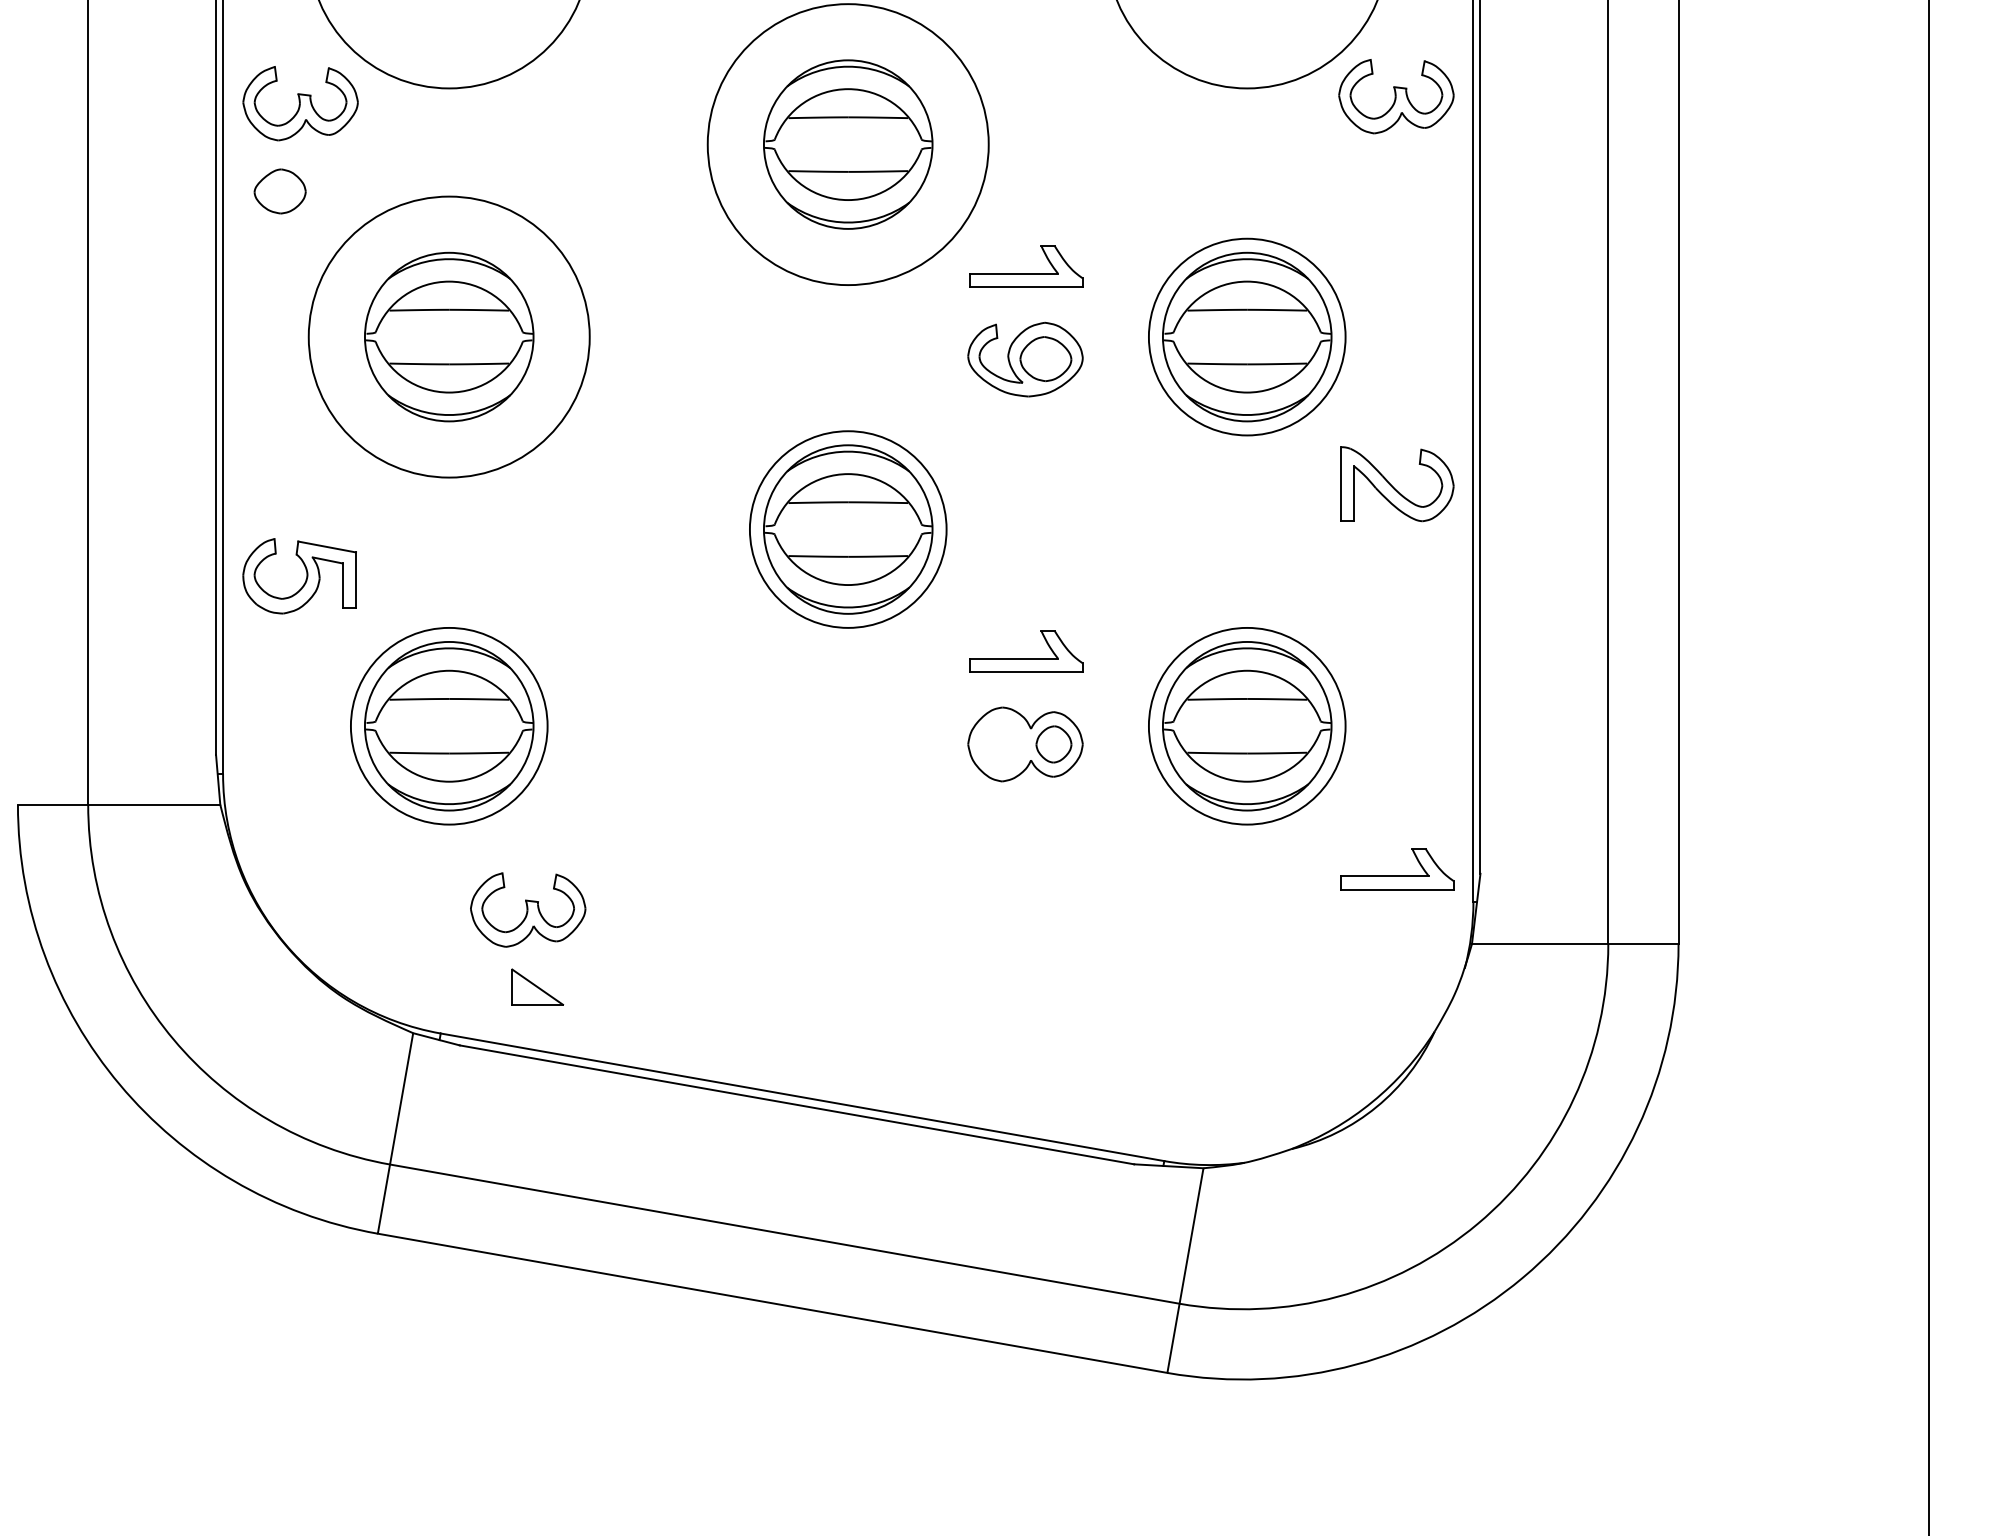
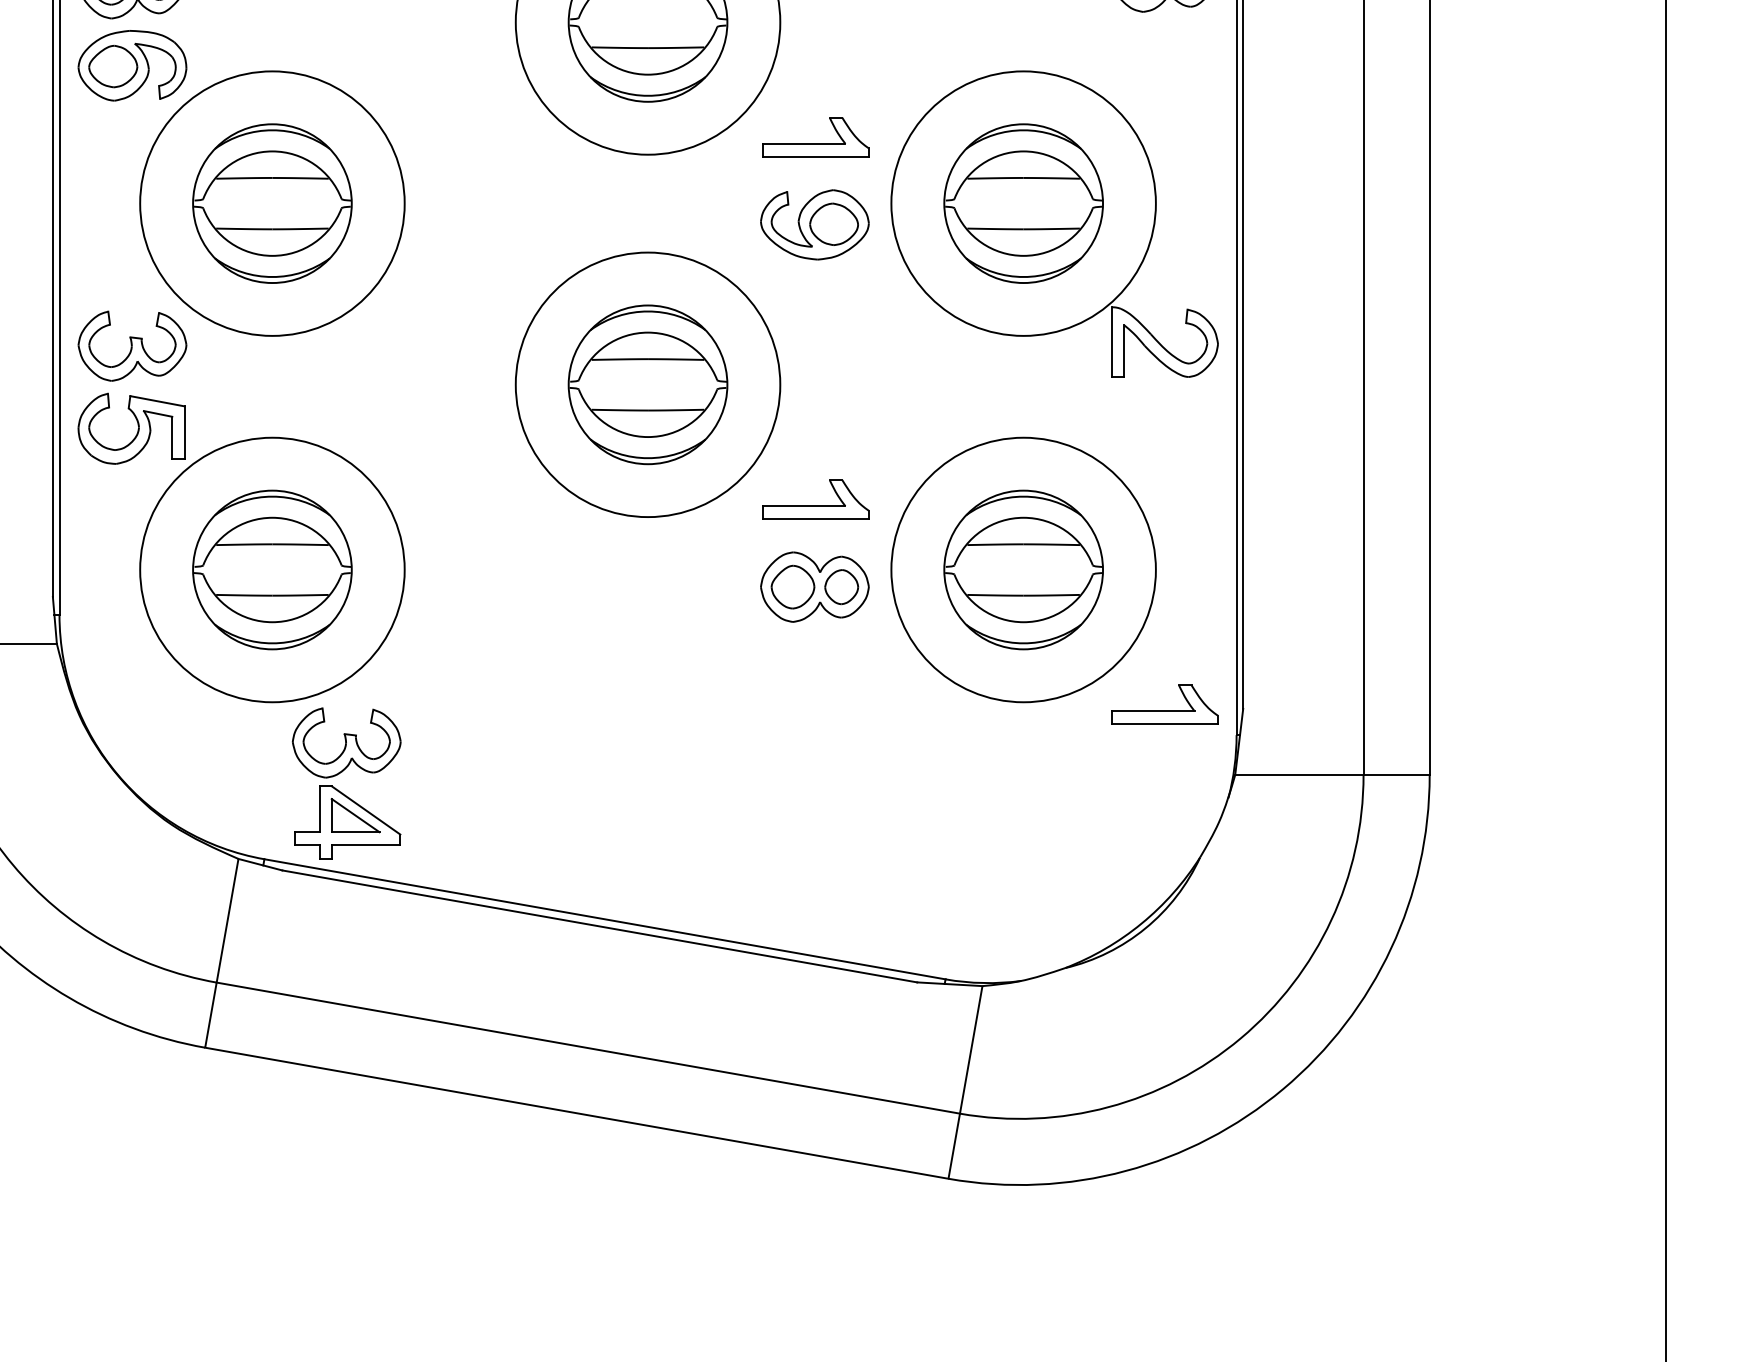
part: (300, 190) -> (132, 65), added
circle: (1246, 336) -> (1022, 203), size x1.43
part: (300, 488) -> (132, 346), added
circle: (847, 529) -> (647, 384), size x1.43
circle: (448, 725) -> (271, 569), size x1.43
circle: (1246, 725) -> (1022, 569), size x1.43
part: (1001, 744) -> (792, 587), added
part: (529, 994) -> (347, 822), added

